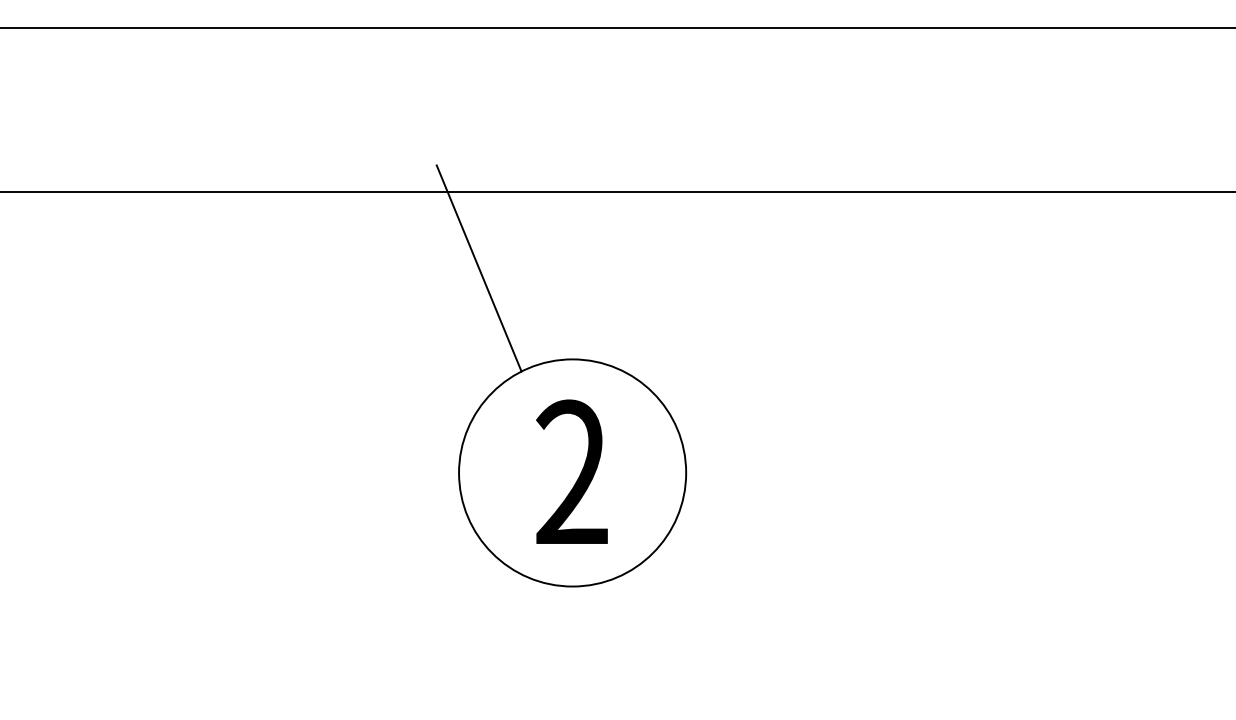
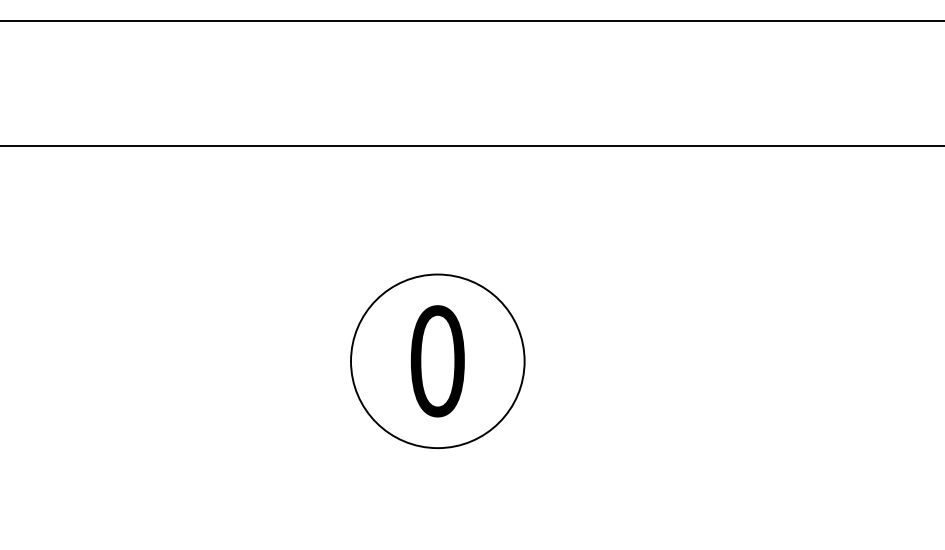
line: (478, 267) -> (365, 204), removed
text: (572, 473) -> (437, 361), 2 -> 0

